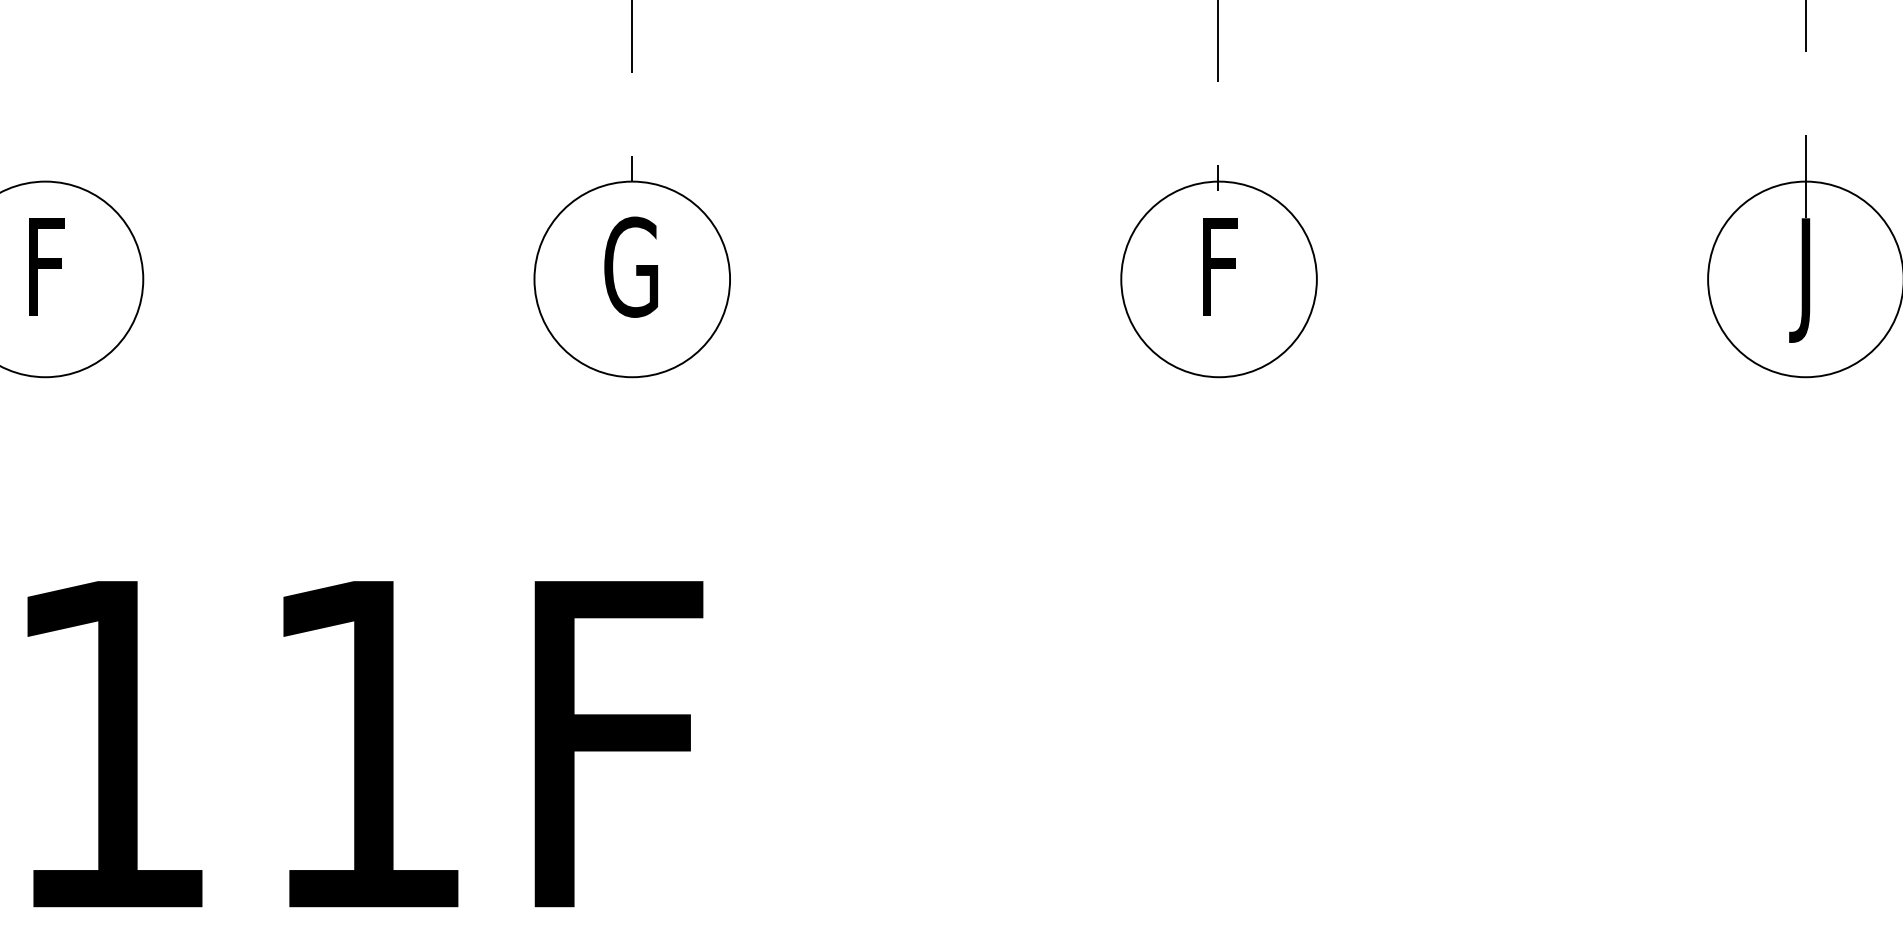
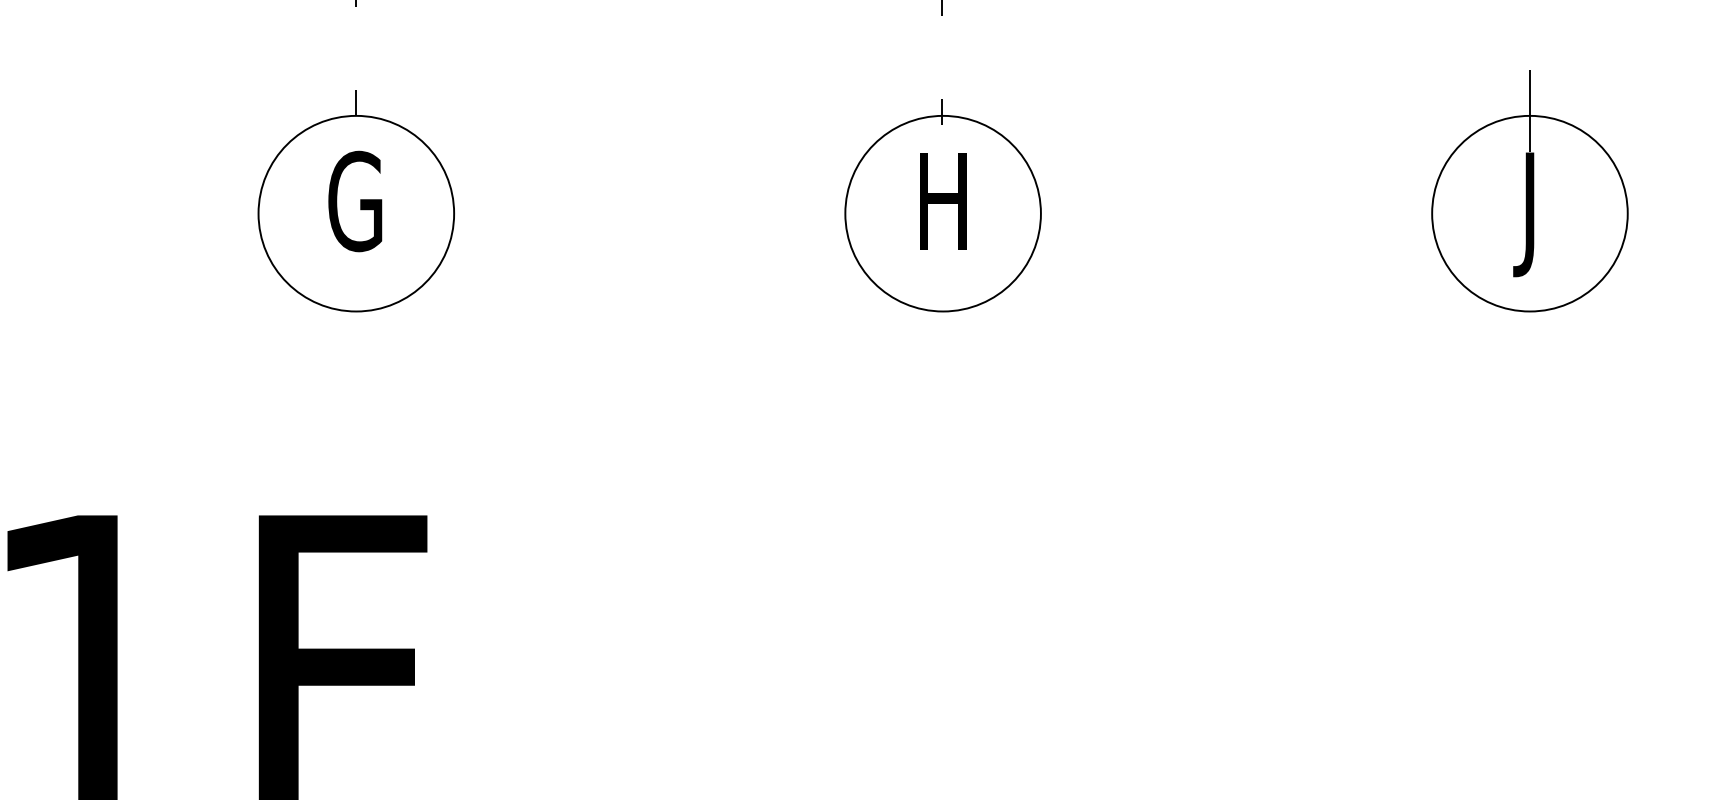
text: (1219, 266) -> (943, 200), F -> H

